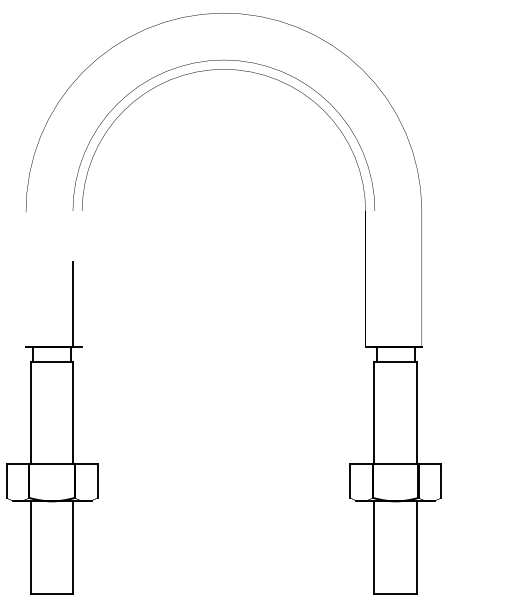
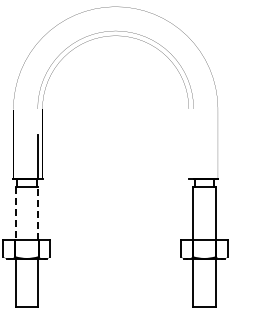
line: (72, 411) -> (37, 212), solid -> dashed
line: (29, 413) -> (15, 213), solid -> dashed

